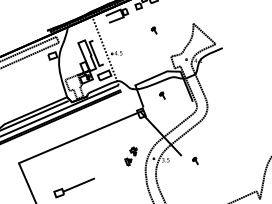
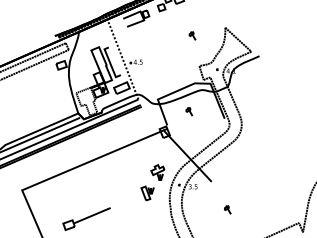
part: (153, 30) -> (191, 35), moved
part: (130, 156) -> (152, 182), size x1.67
part: (195, 160) -> (227, 209), moved

